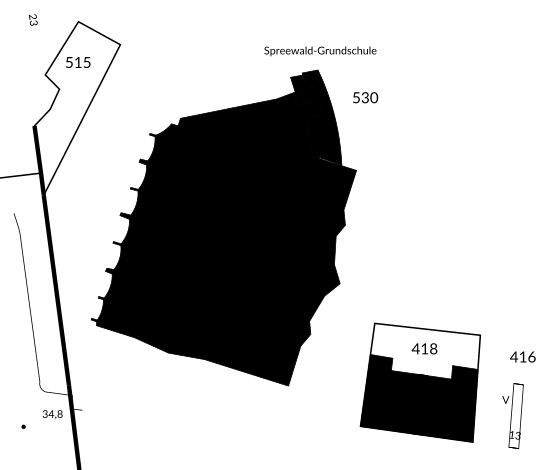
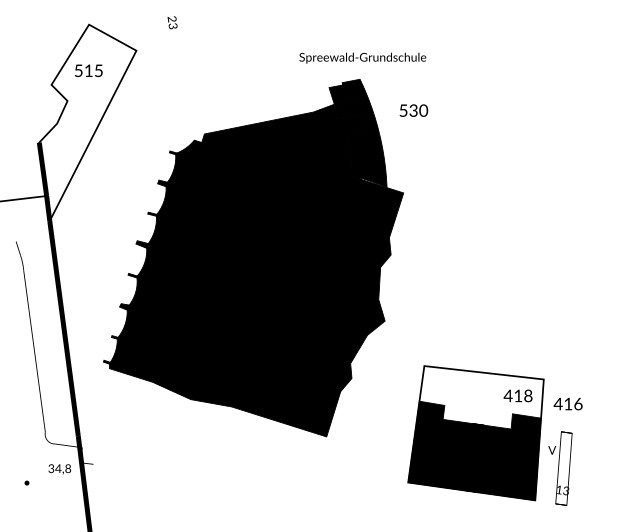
text: (33, 19) -> (172, 22), moved
text: (424, 348) -> (517, 395), moved
text: (522, 356) -> (567, 403), moved
text: (512, 415) -> (559, 467), moved

